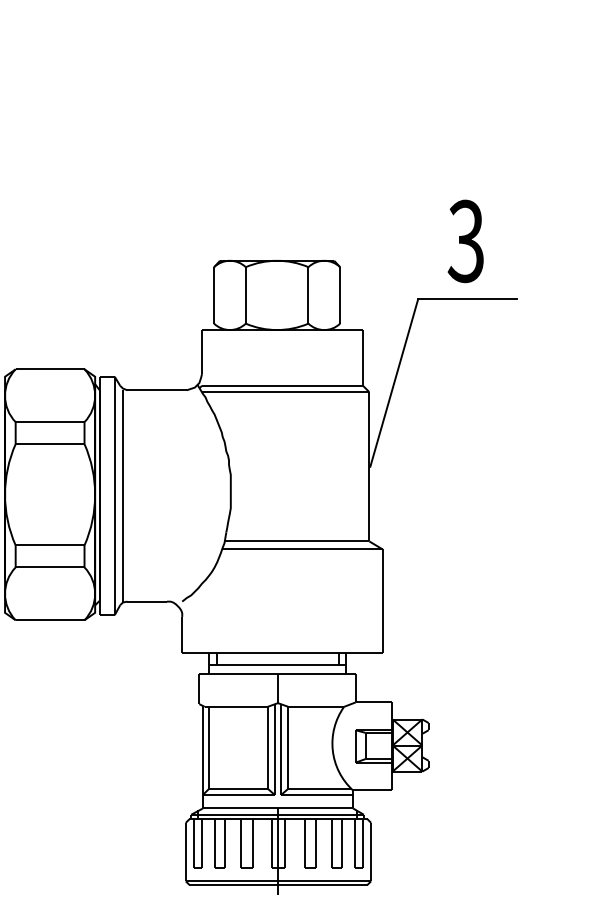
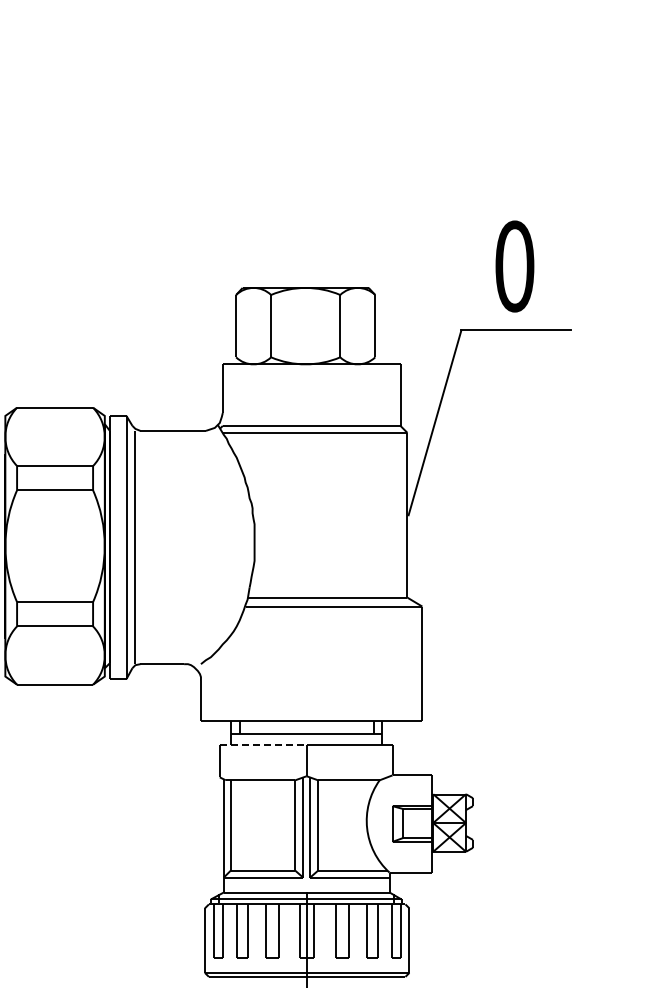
text: (466, 241) -> (514, 266), 3 -> 0
line: (238, 674) -> (263, 744), solid -> dashed

